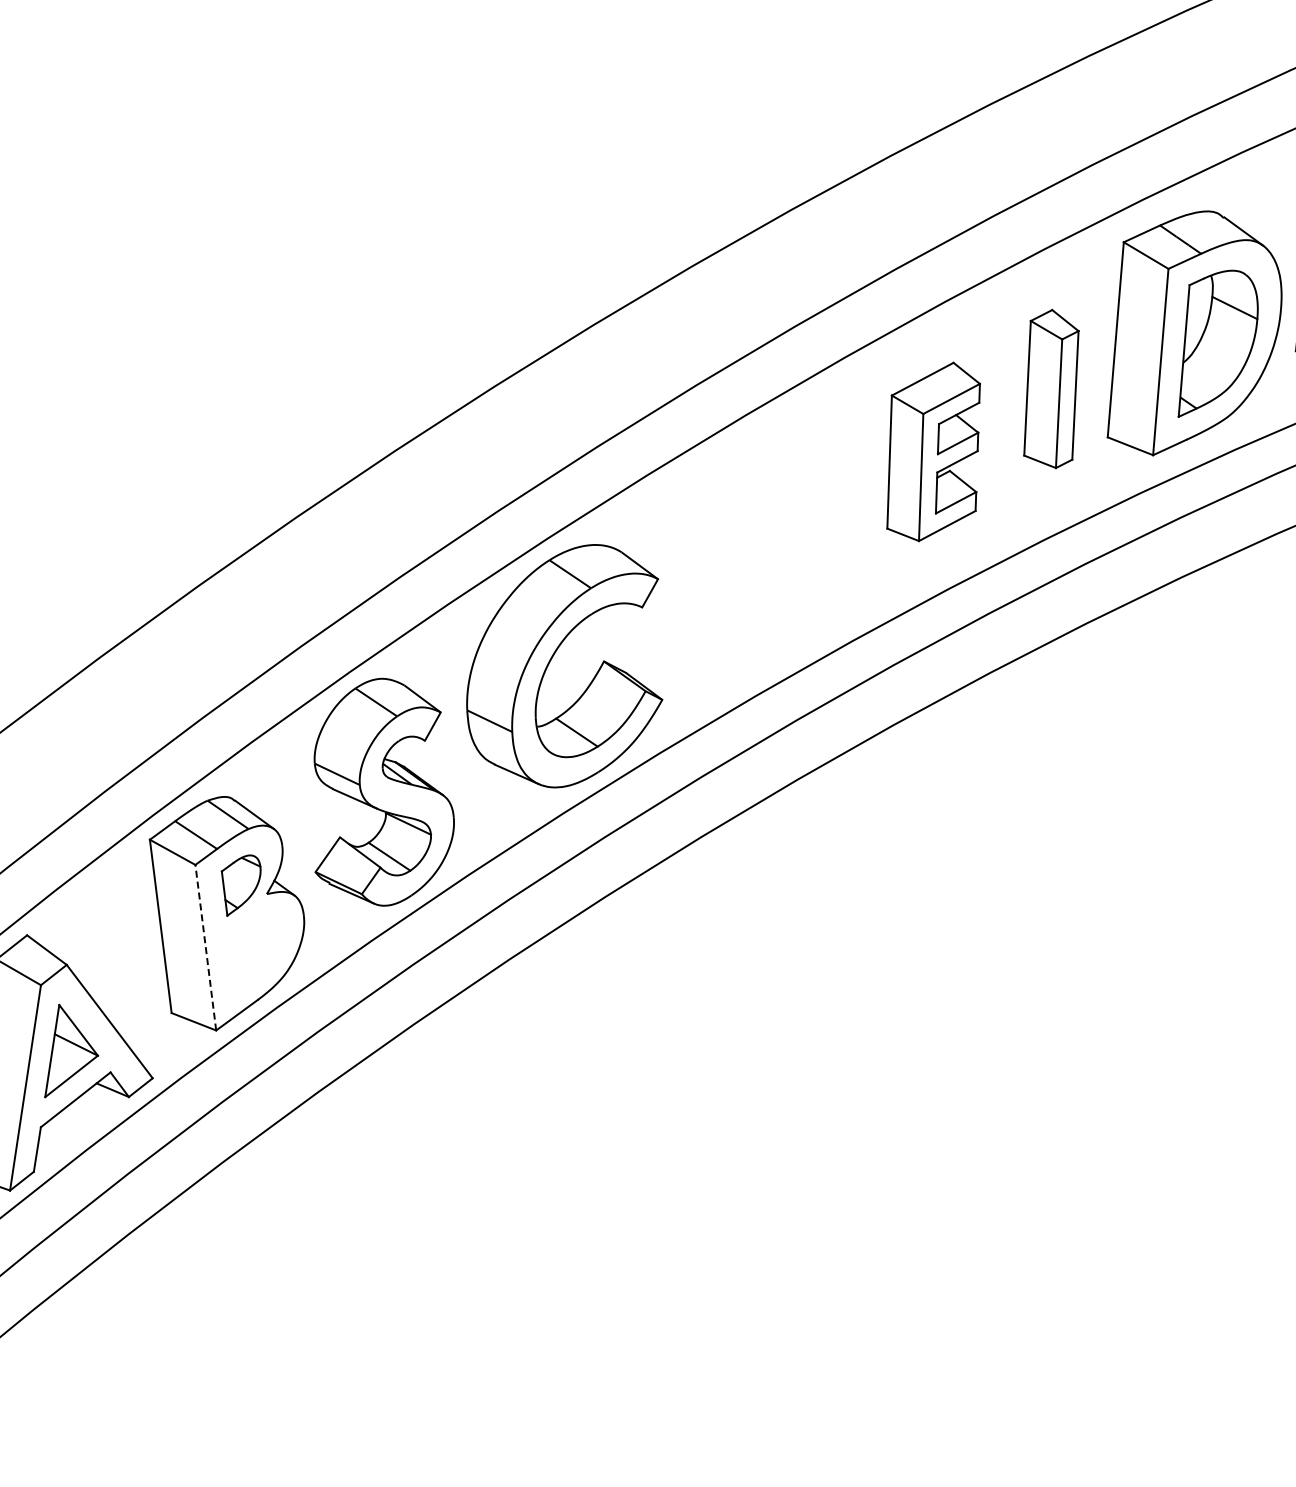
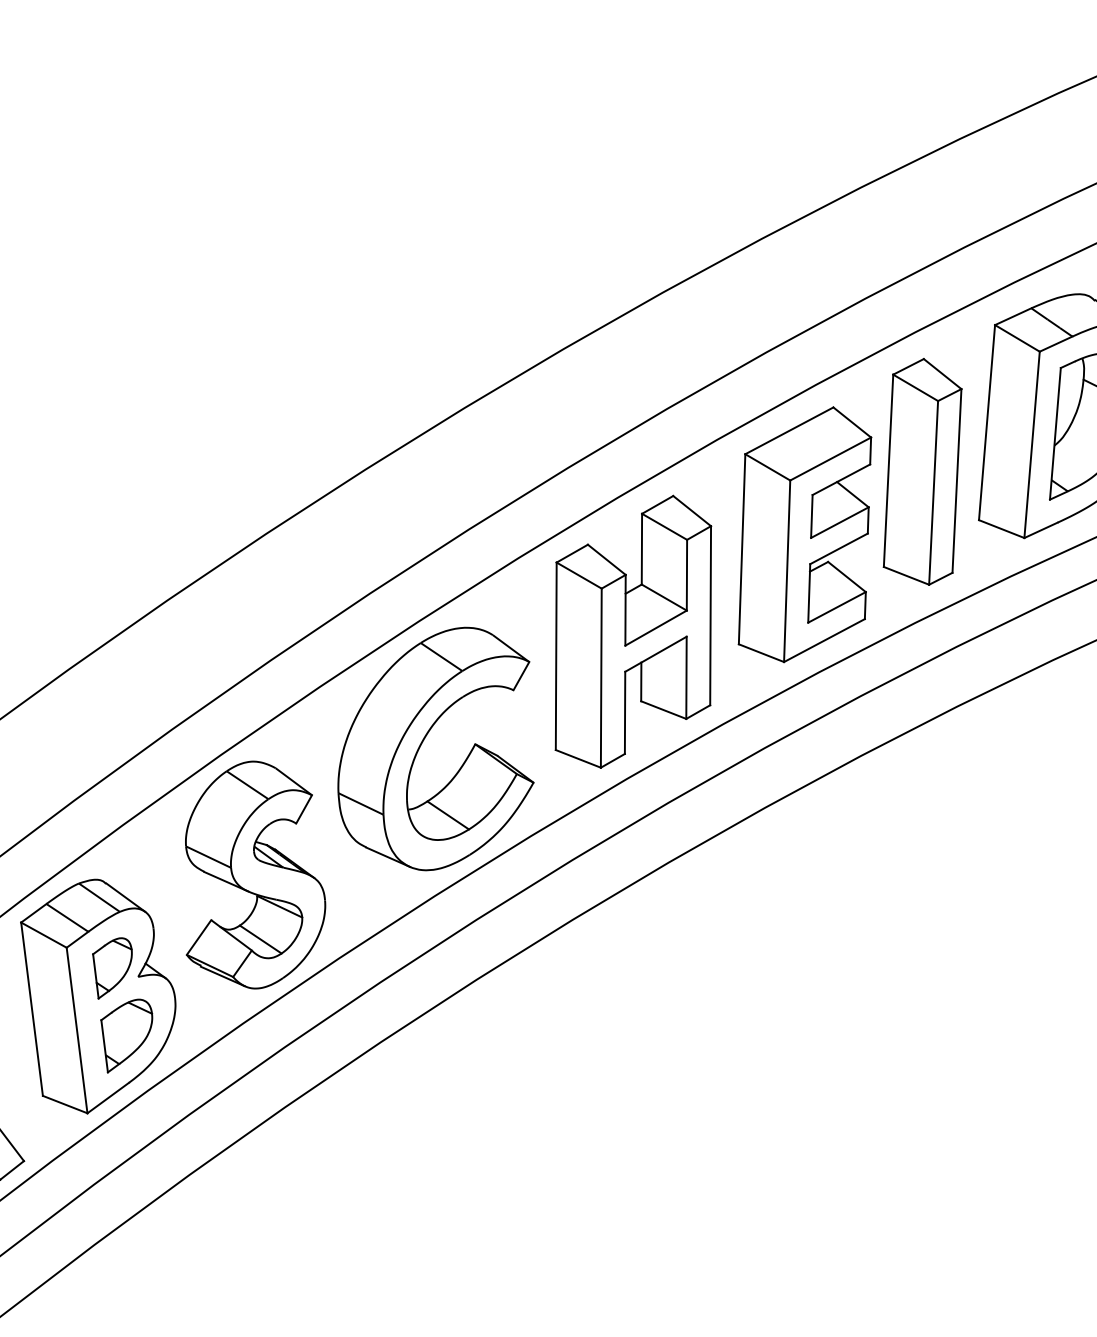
part: (1051, 388) -> (922, 471), size x1.43
part: (933, 451) -> (804, 534), size x1.43
part: (761, 548) -> (632, 631), added
line: (205, 947) -> (76, 1030), dashed -> solid
part: (255, 953) -> (126, 1036), added

